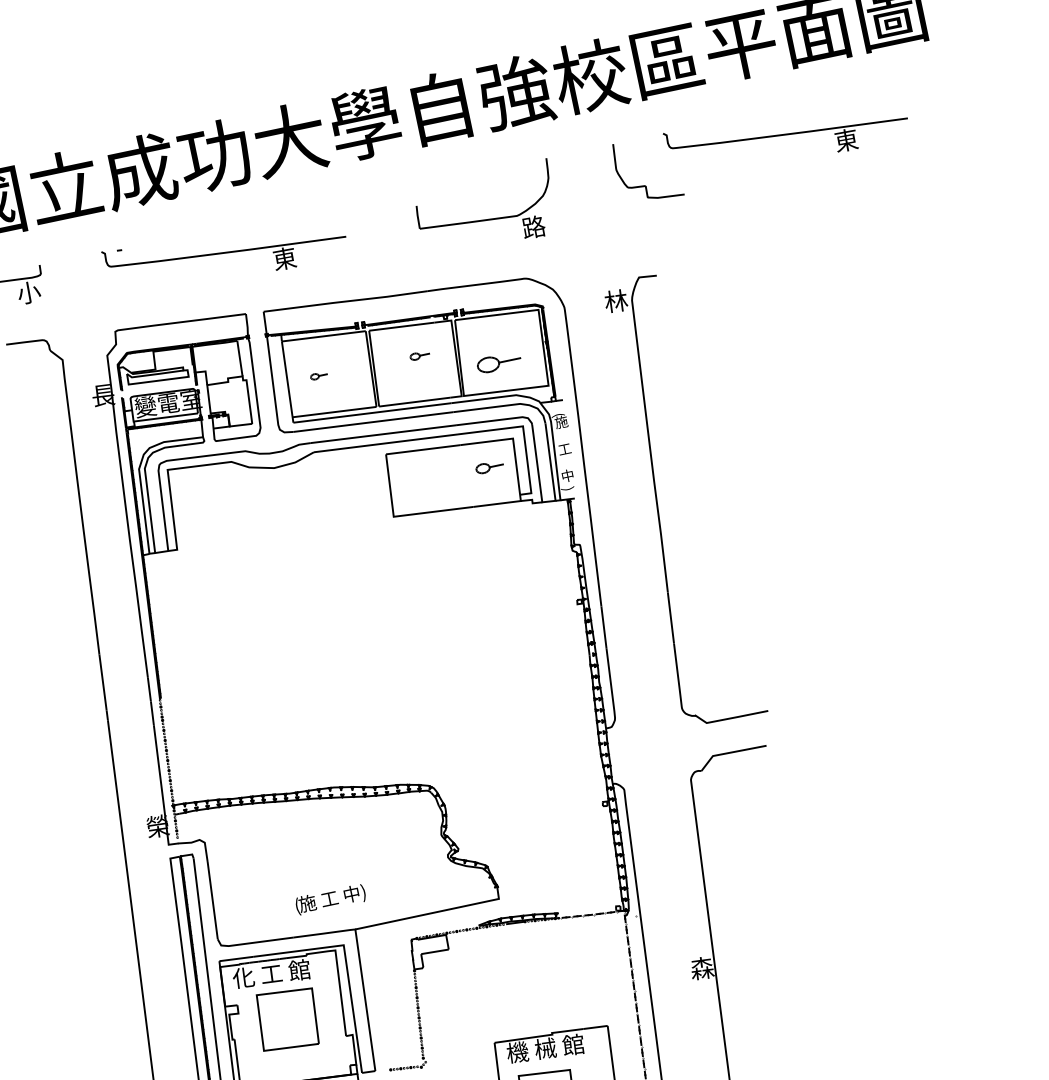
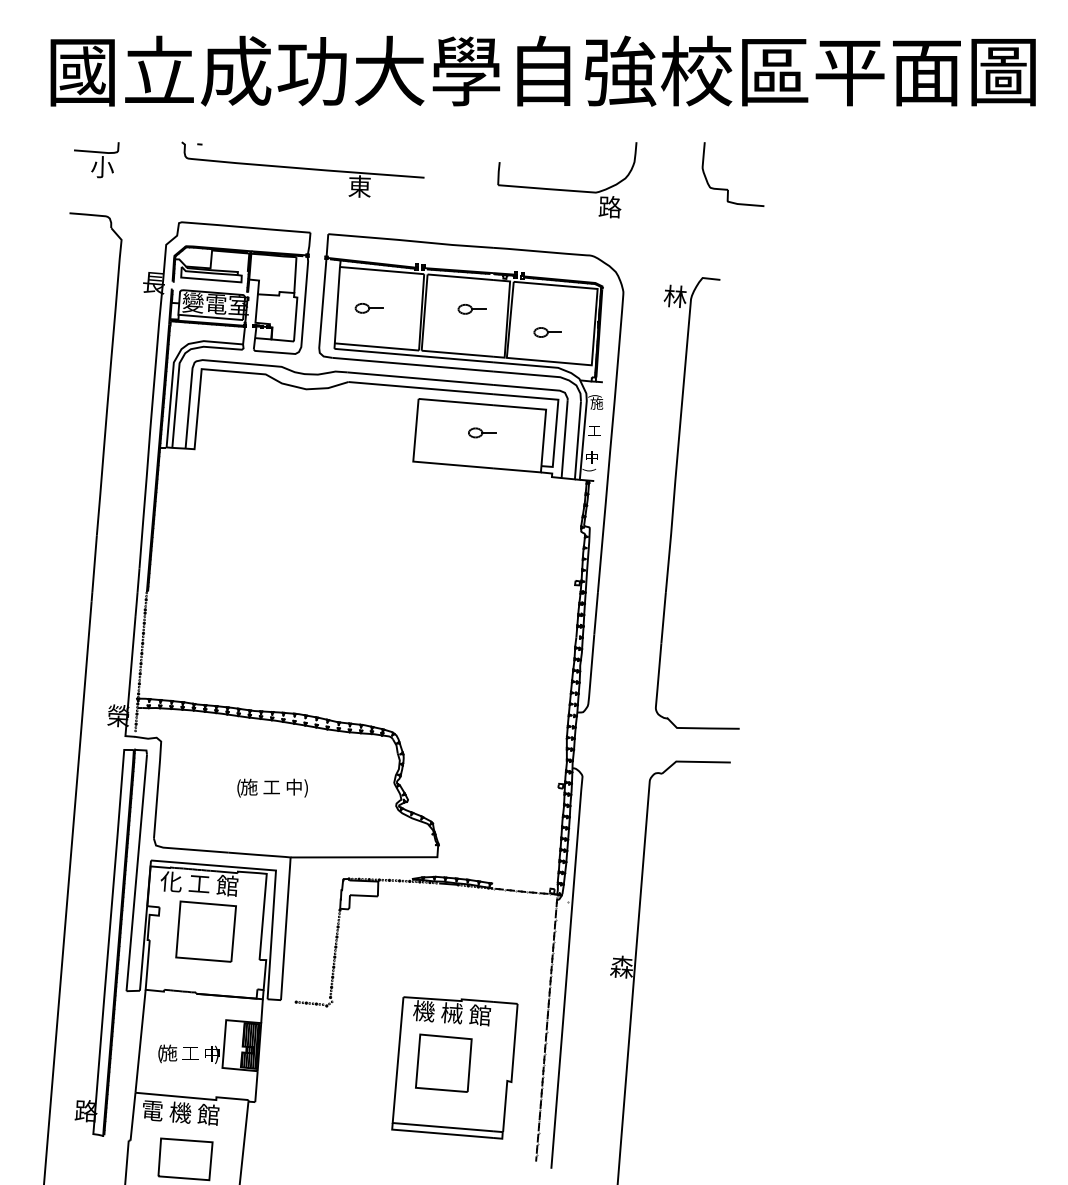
part: (786, 135) -> (876, 169), removed
part: (419, 355) -> (471, 309), size x1.43
part: (498, 362) -> (547, 332), size x0.62
part: (318, 376) -> (368, 308), size x1.67
part: (489, 466) -> (482, 432), moved
text: (330, 898) -> (272, 787), moved

